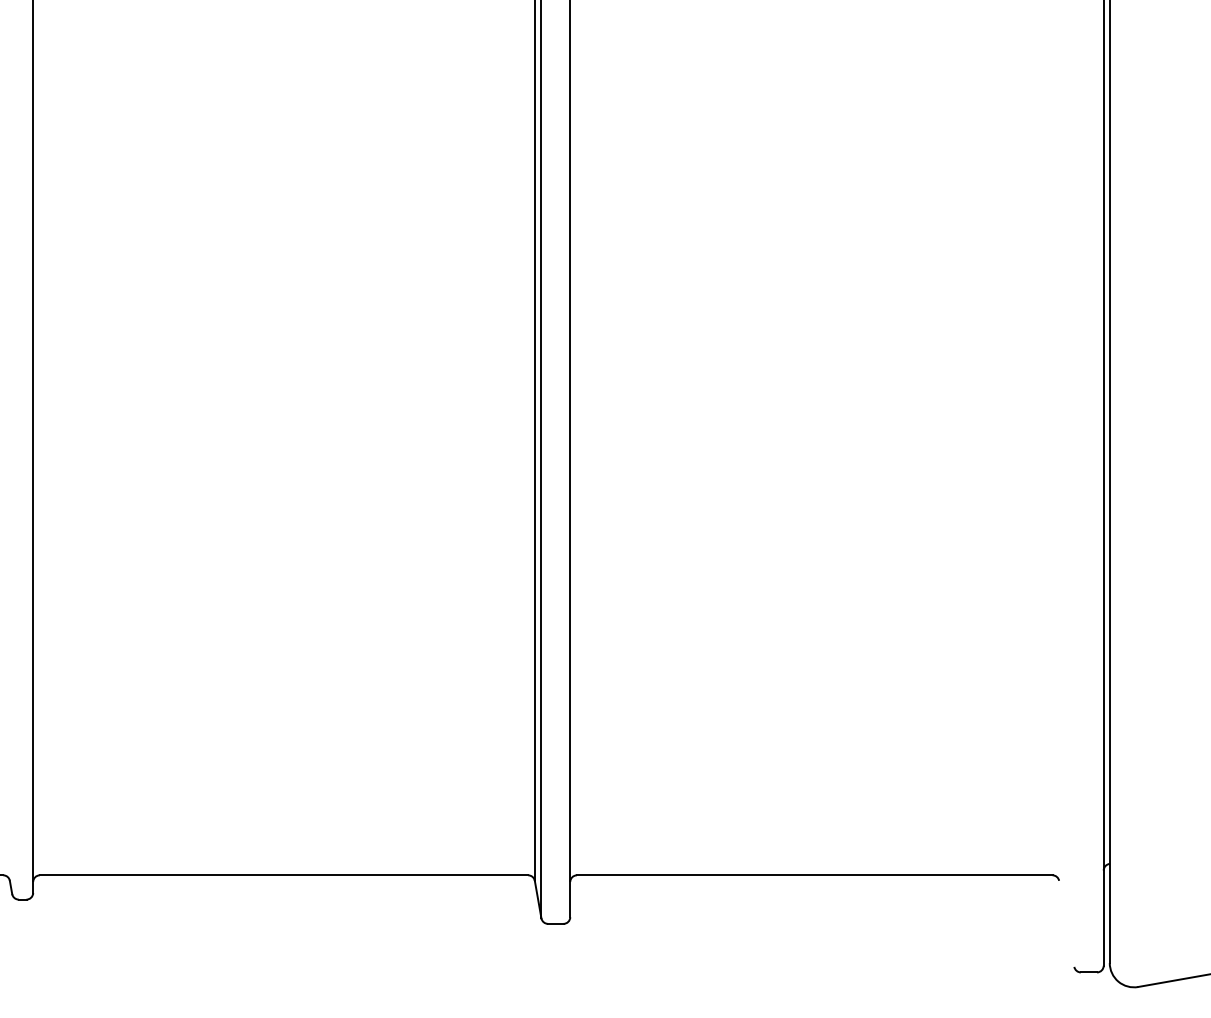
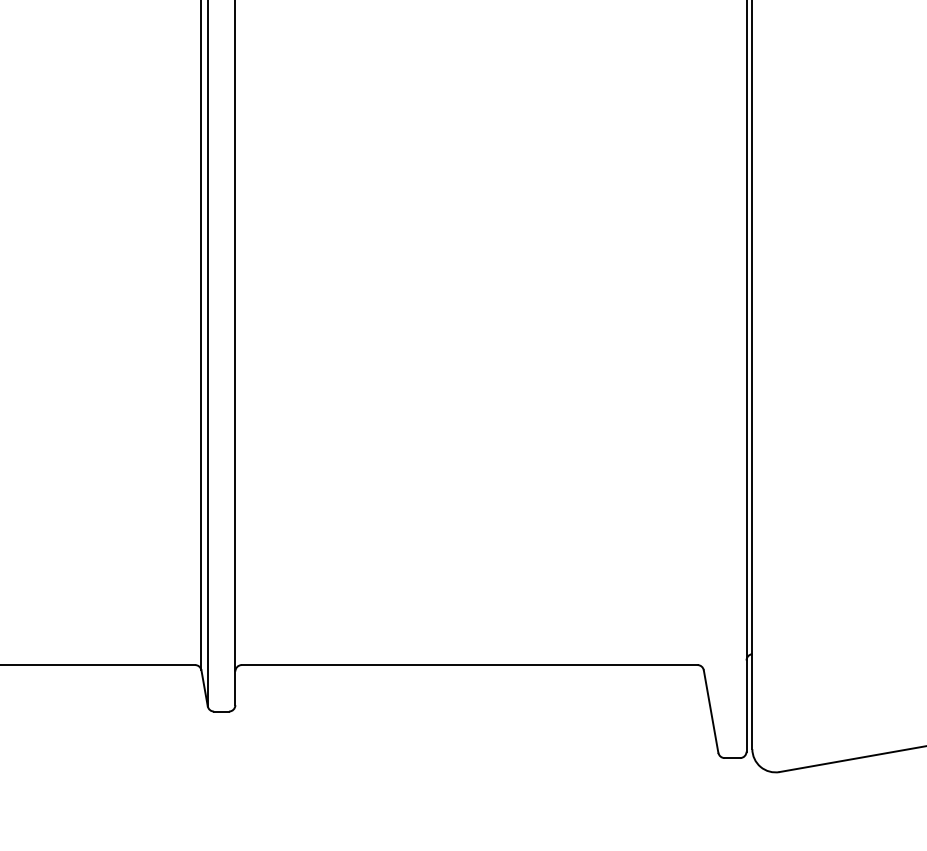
line: (1066, 923) -> (710, 711), added

